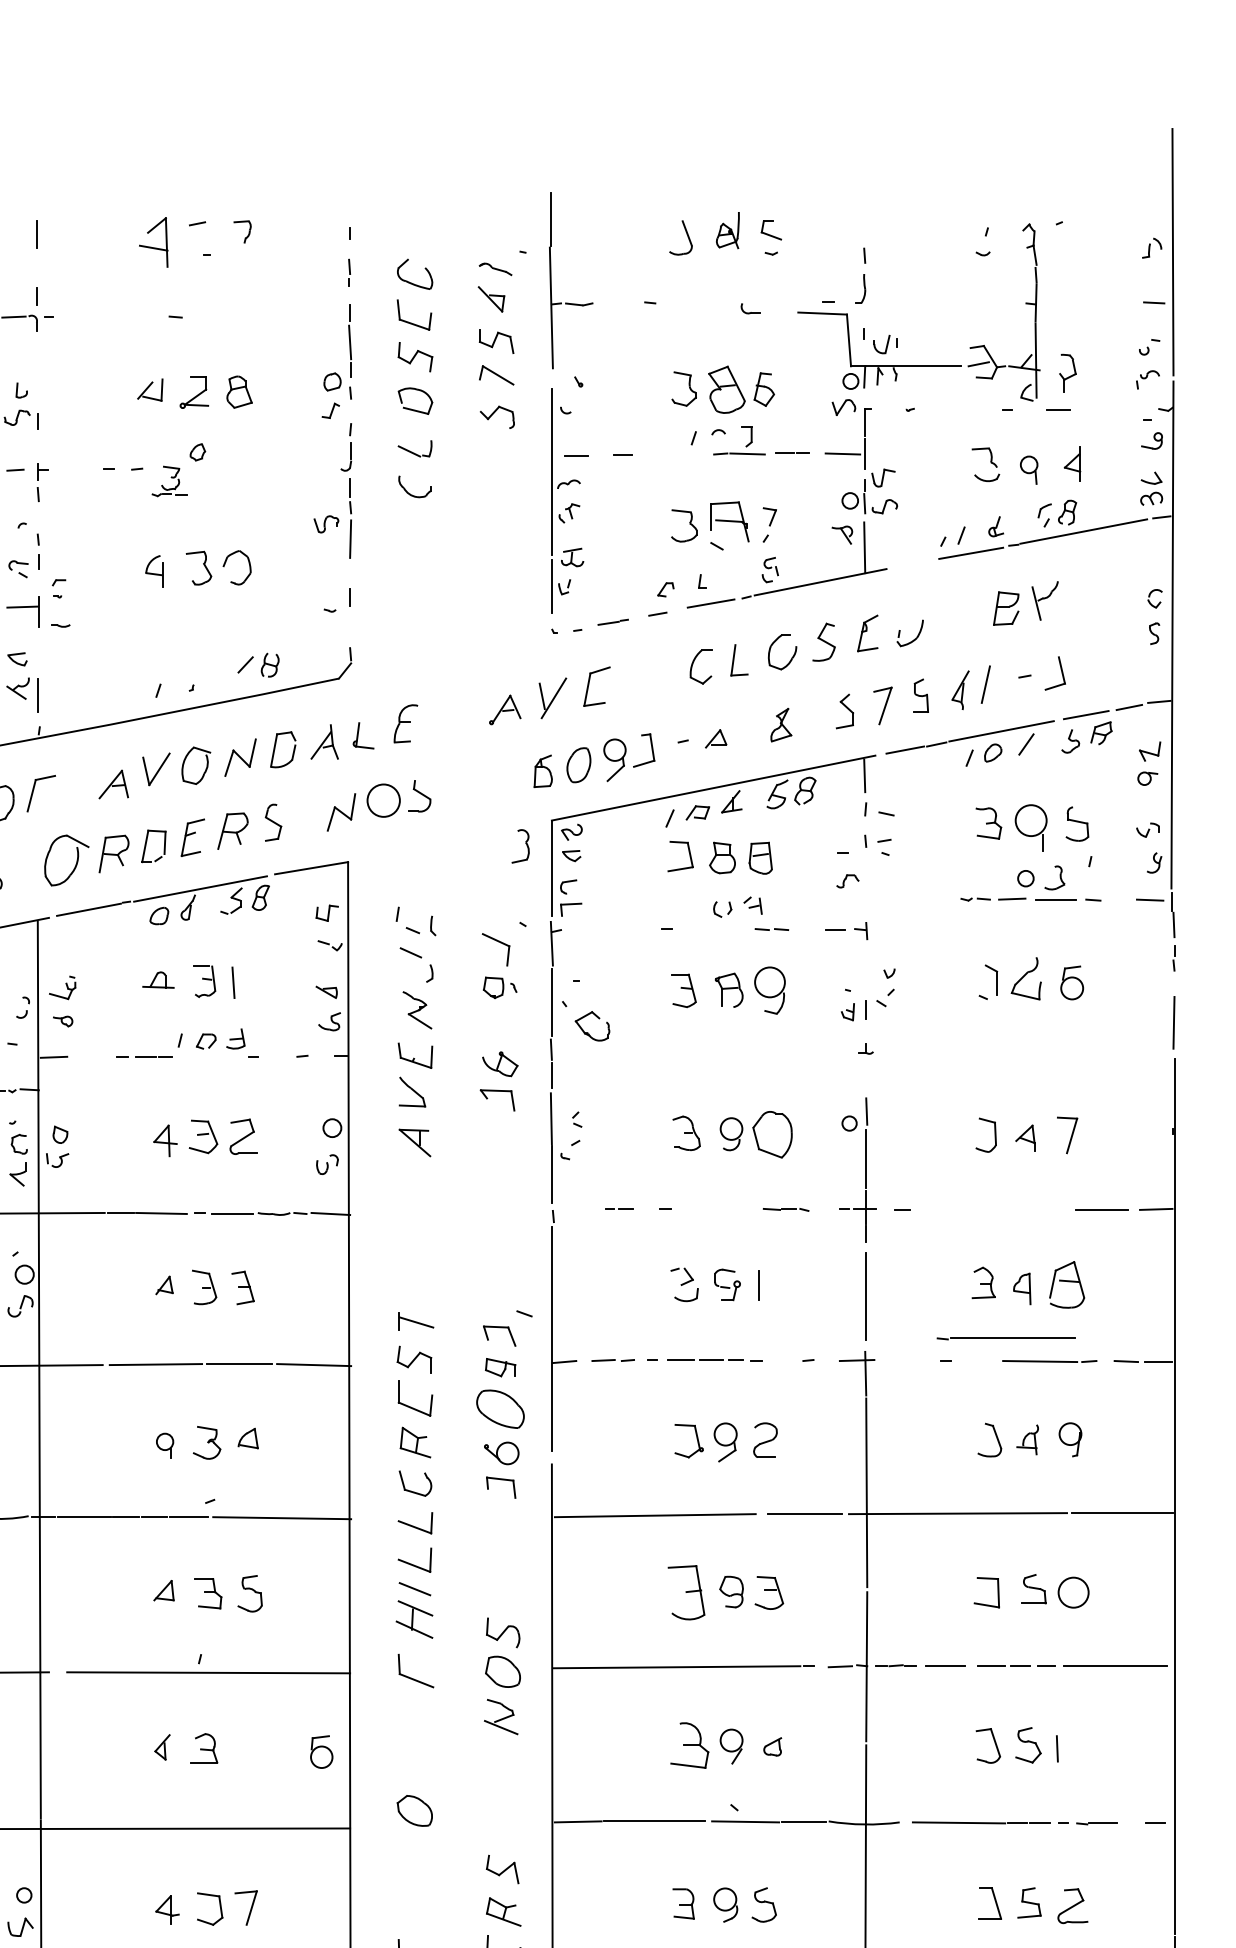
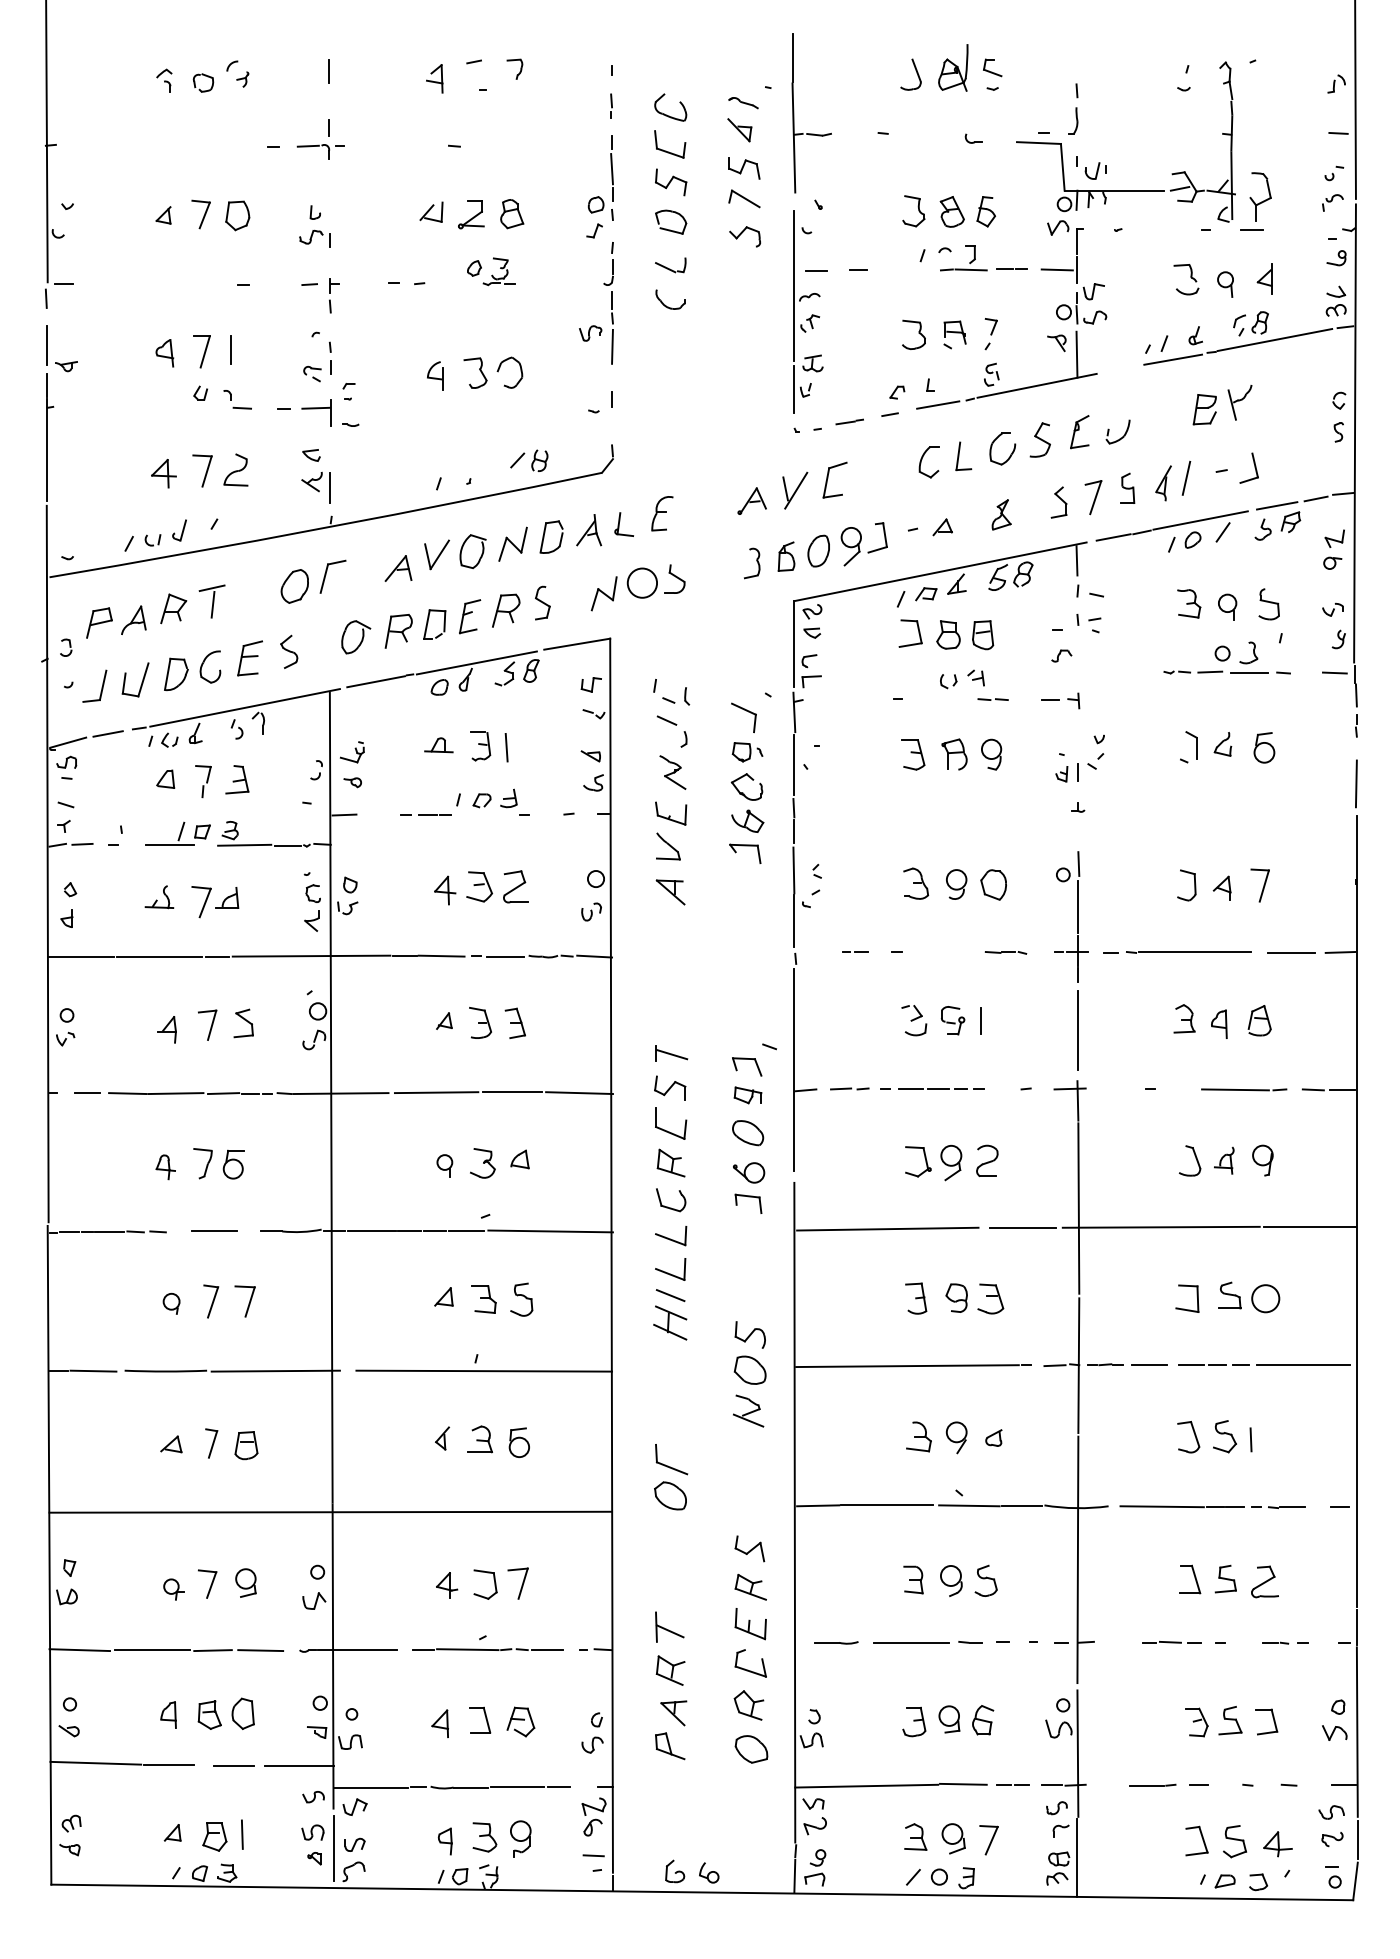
part: (728, 229) -> (953, 67), size x1.43
part: (153, 242) -> (434, 78), size x0.62
part: (1067, 372) -> (1260, 196), size x1.43
part: (725, 389) -> (951, 211), size x0.71
part: (169, 481) -> (498, 271), moved
part: (729, 525) -> (954, 334), size x0.62
part: (1031, 826) -> (1227, 606), size x0.62
part: (521, 846) -> (752, 563), moved
part: (67, 860) -> (356, 637), size x0.71
part: (1025, 979) -> (1222, 744), size x0.62
part: (770, 990) -> (991, 754), size x0.71
part: (588, 1032) -> (743, 792), moved
part: (772, 1134) -> (993, 884), size x0.71
part: (1066, 1284) -> (1259, 1020), size x0.71
line: (1005, 1338) -> (1188, 952), moved
part: (501, 1409) -> (748, 1133), size x0.71
part: (687, 1592) -> (916, 1298), size x0.62
part: (412, 1677) -> (668, 1465), moved
part: (689, 1745) -> (918, 1436), size x0.71
part: (320, 1751) -> (518, 1442), moved

